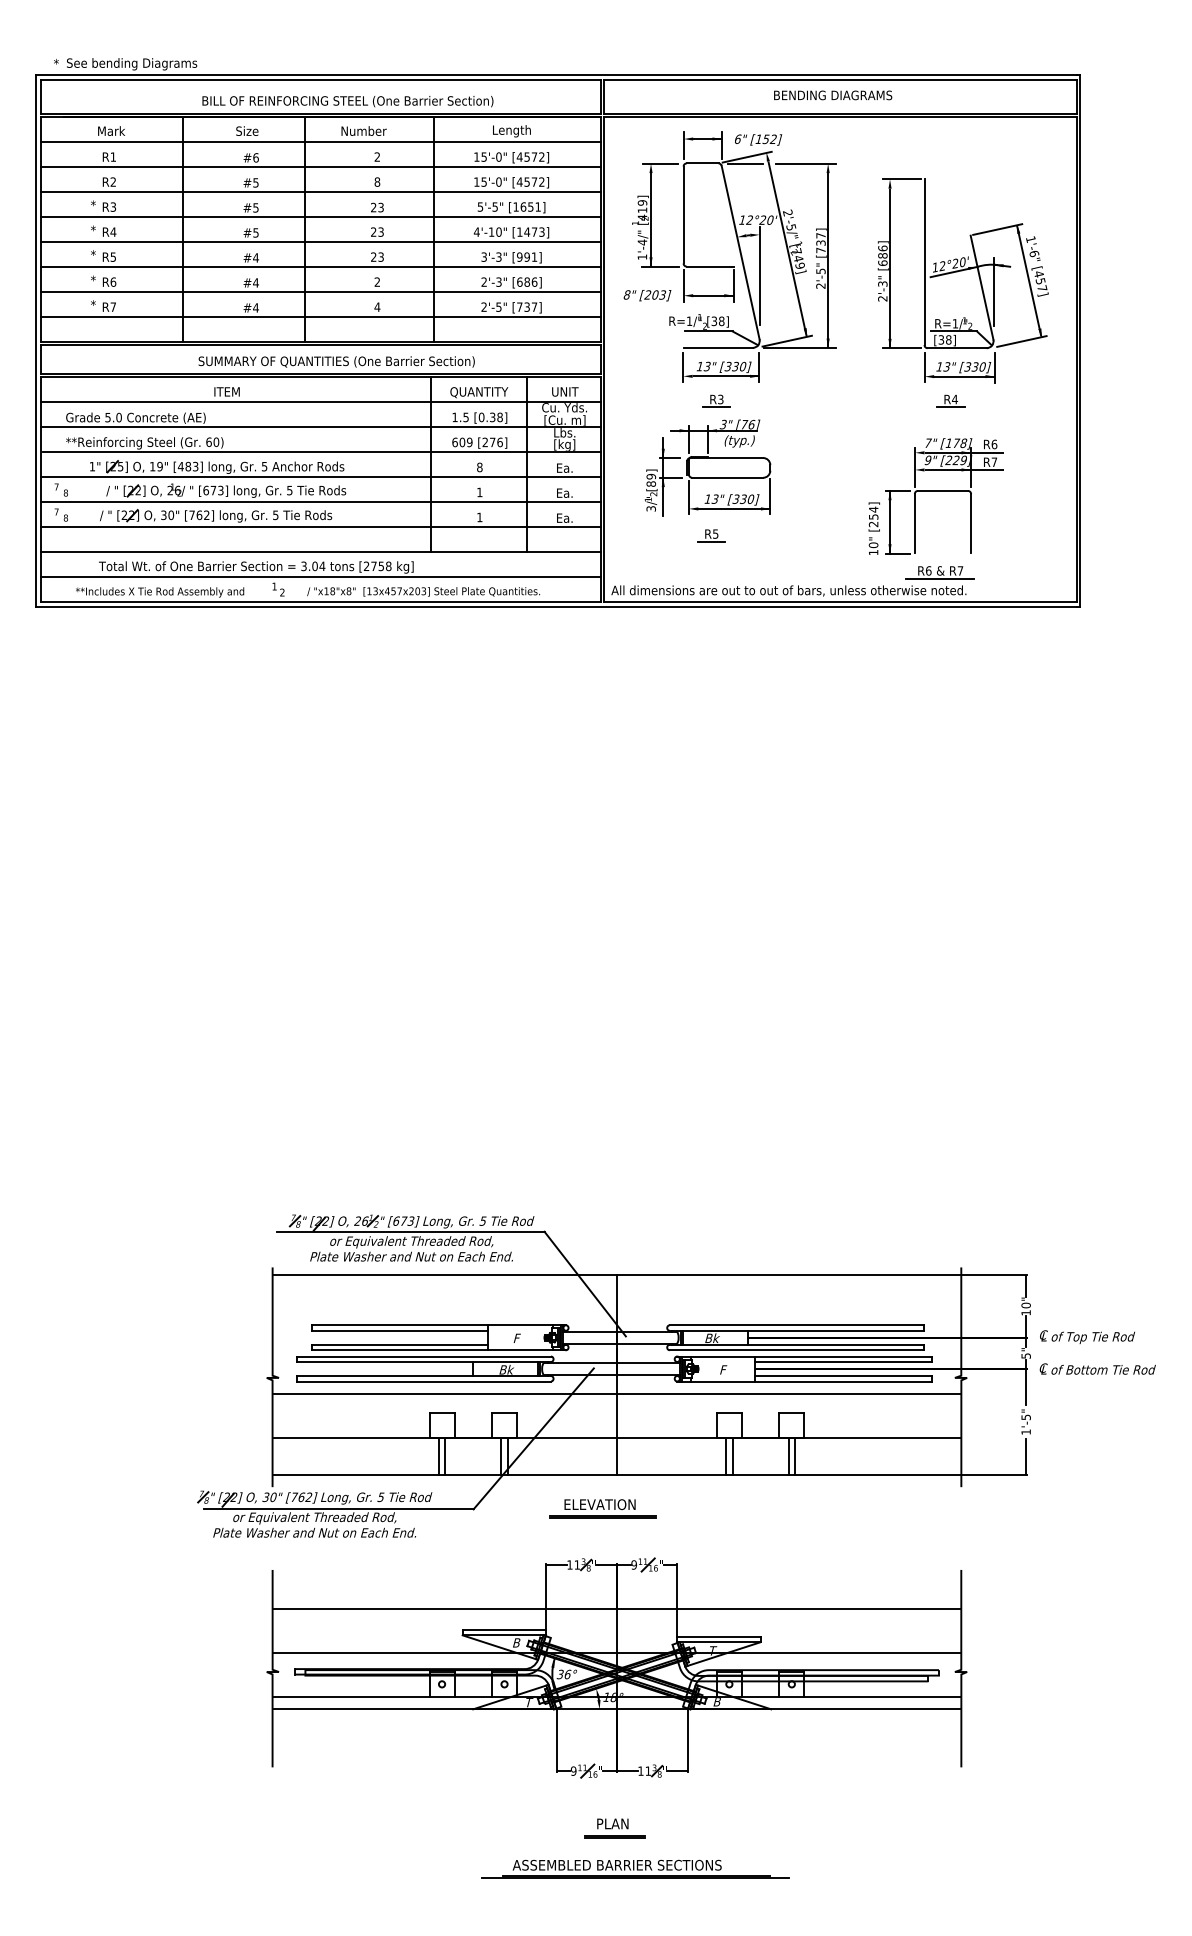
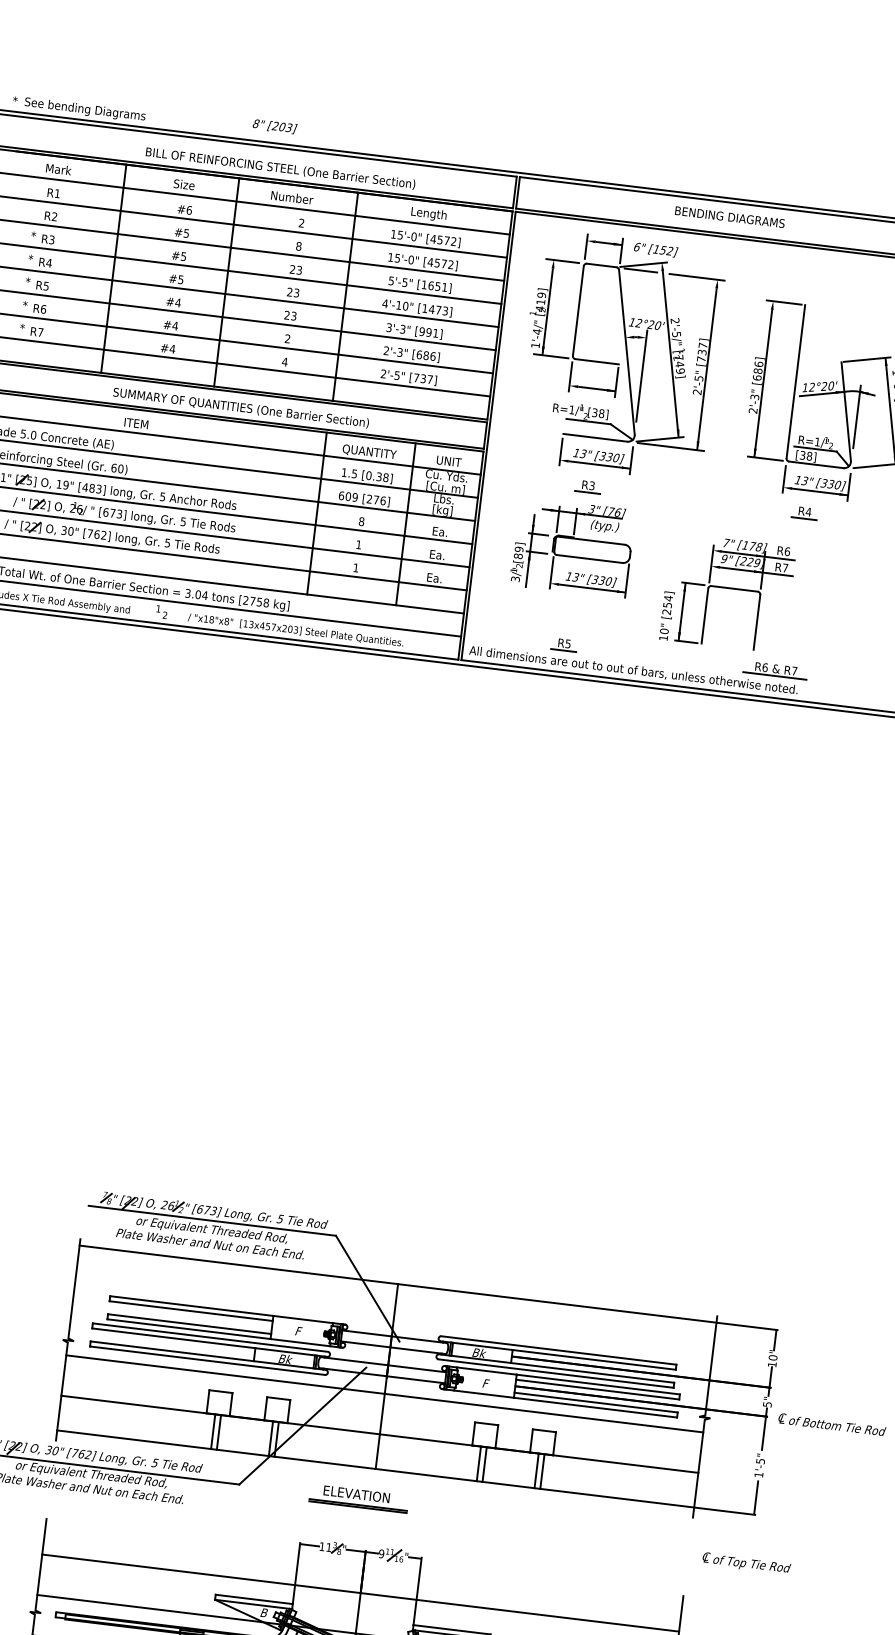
text: (647, 295) -> (275, 126), moved
part: (935, 496) -> (727, 593), moved
part: (711, 535) -> (564, 644), moved
text: (1087, 1336) -> (746, 1562), moved

